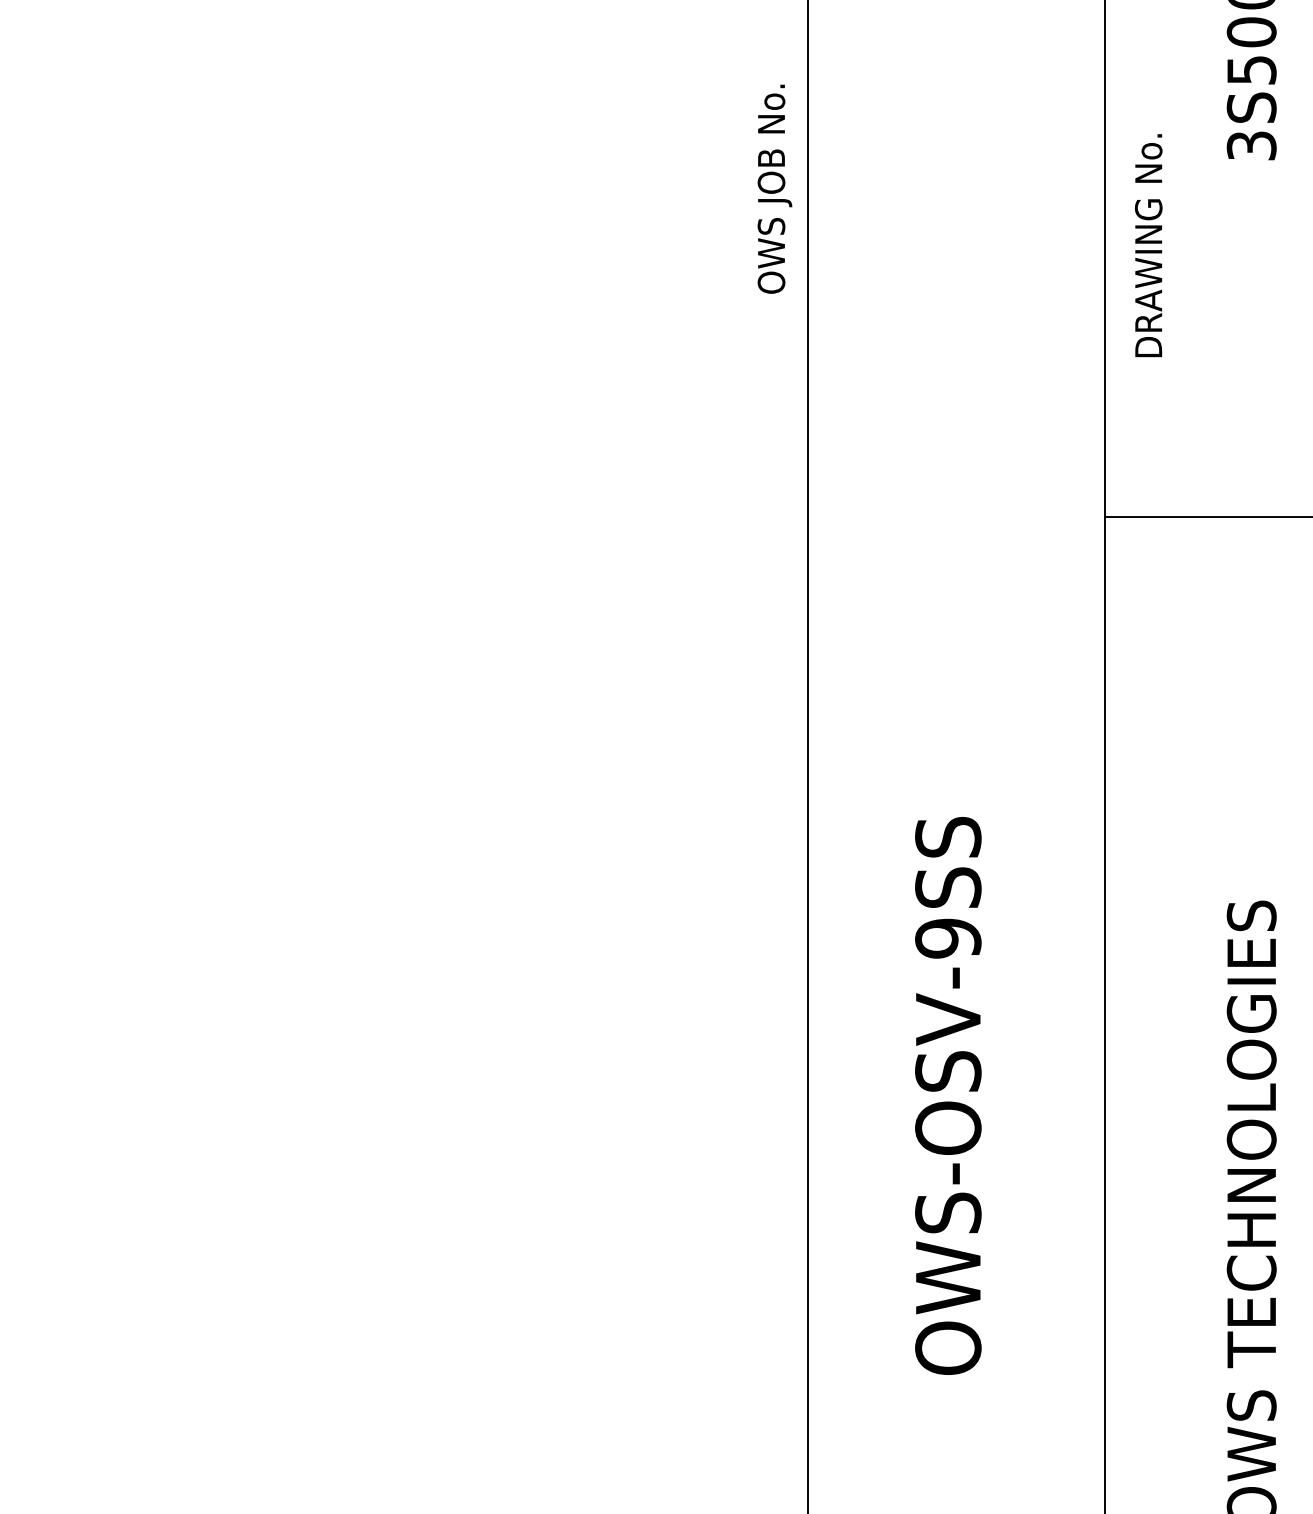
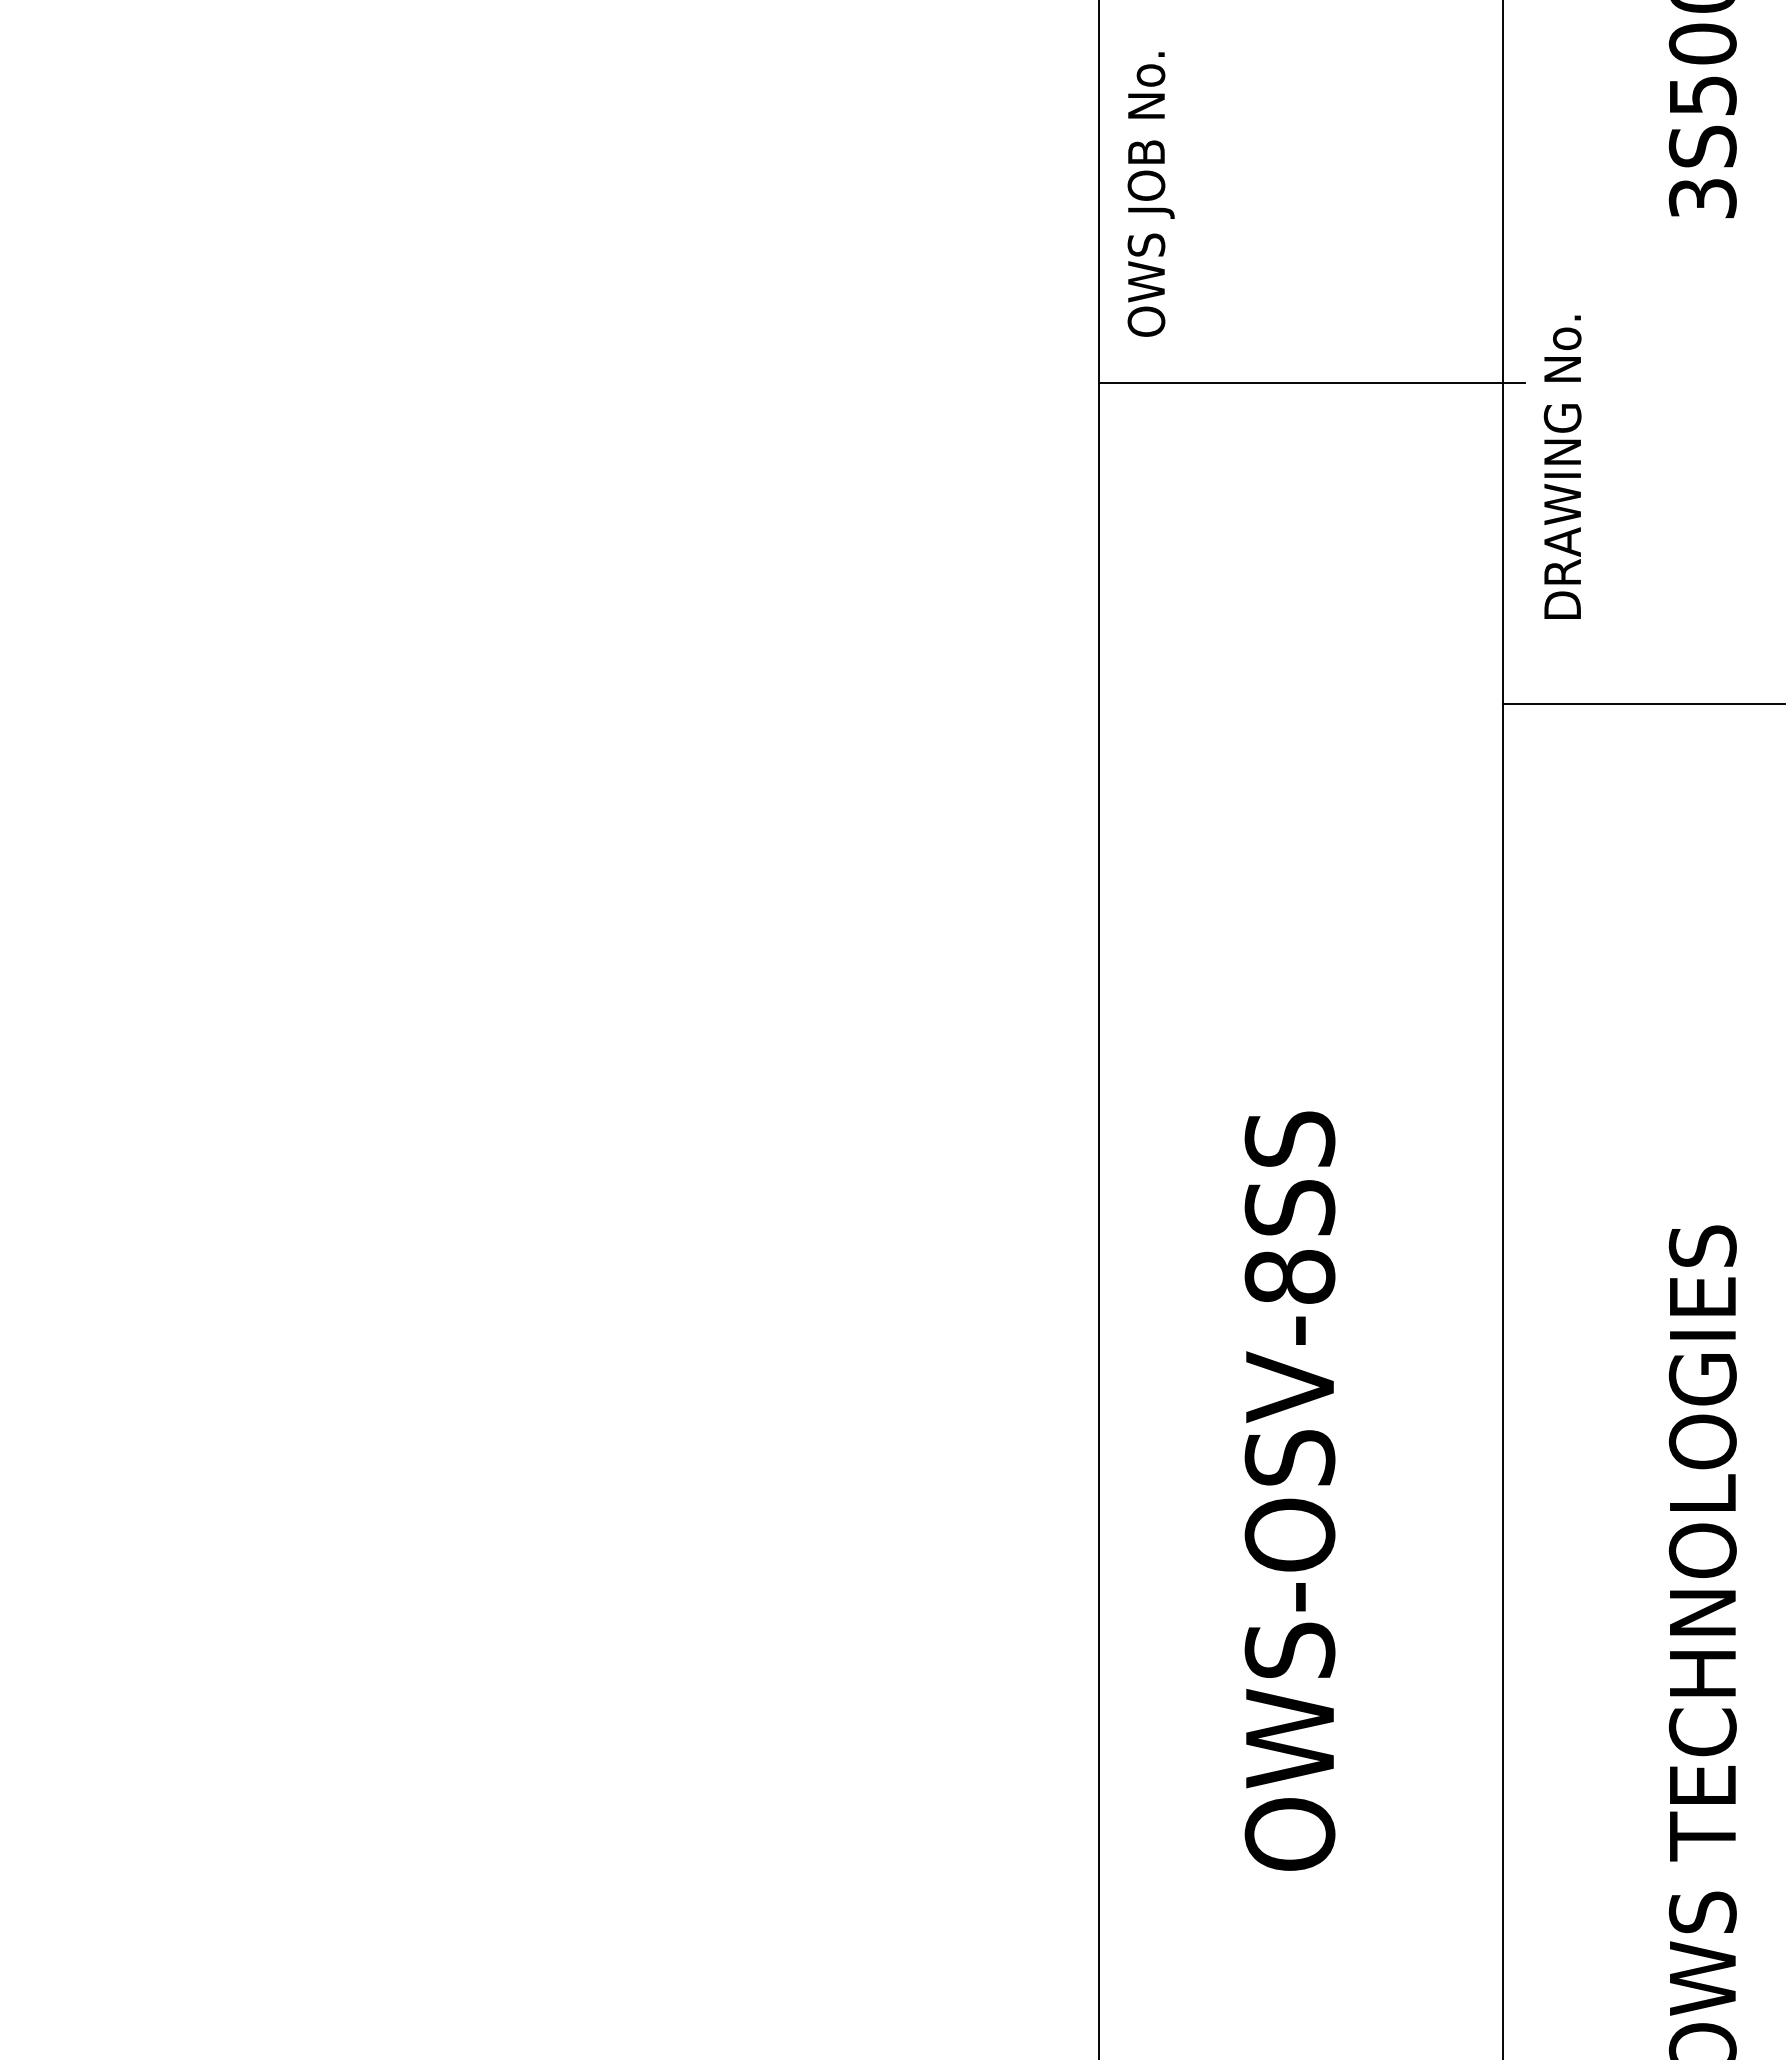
text: (774, 189) -> (1150, 194), moved
text: (1148, 245) -> (1562, 466), moved
line: (964, 281) -> (1311, 383), added
text: (947, 938) -> (1289, 1277), OWS-OSV-9SS -> OWS-OSV-8SS

